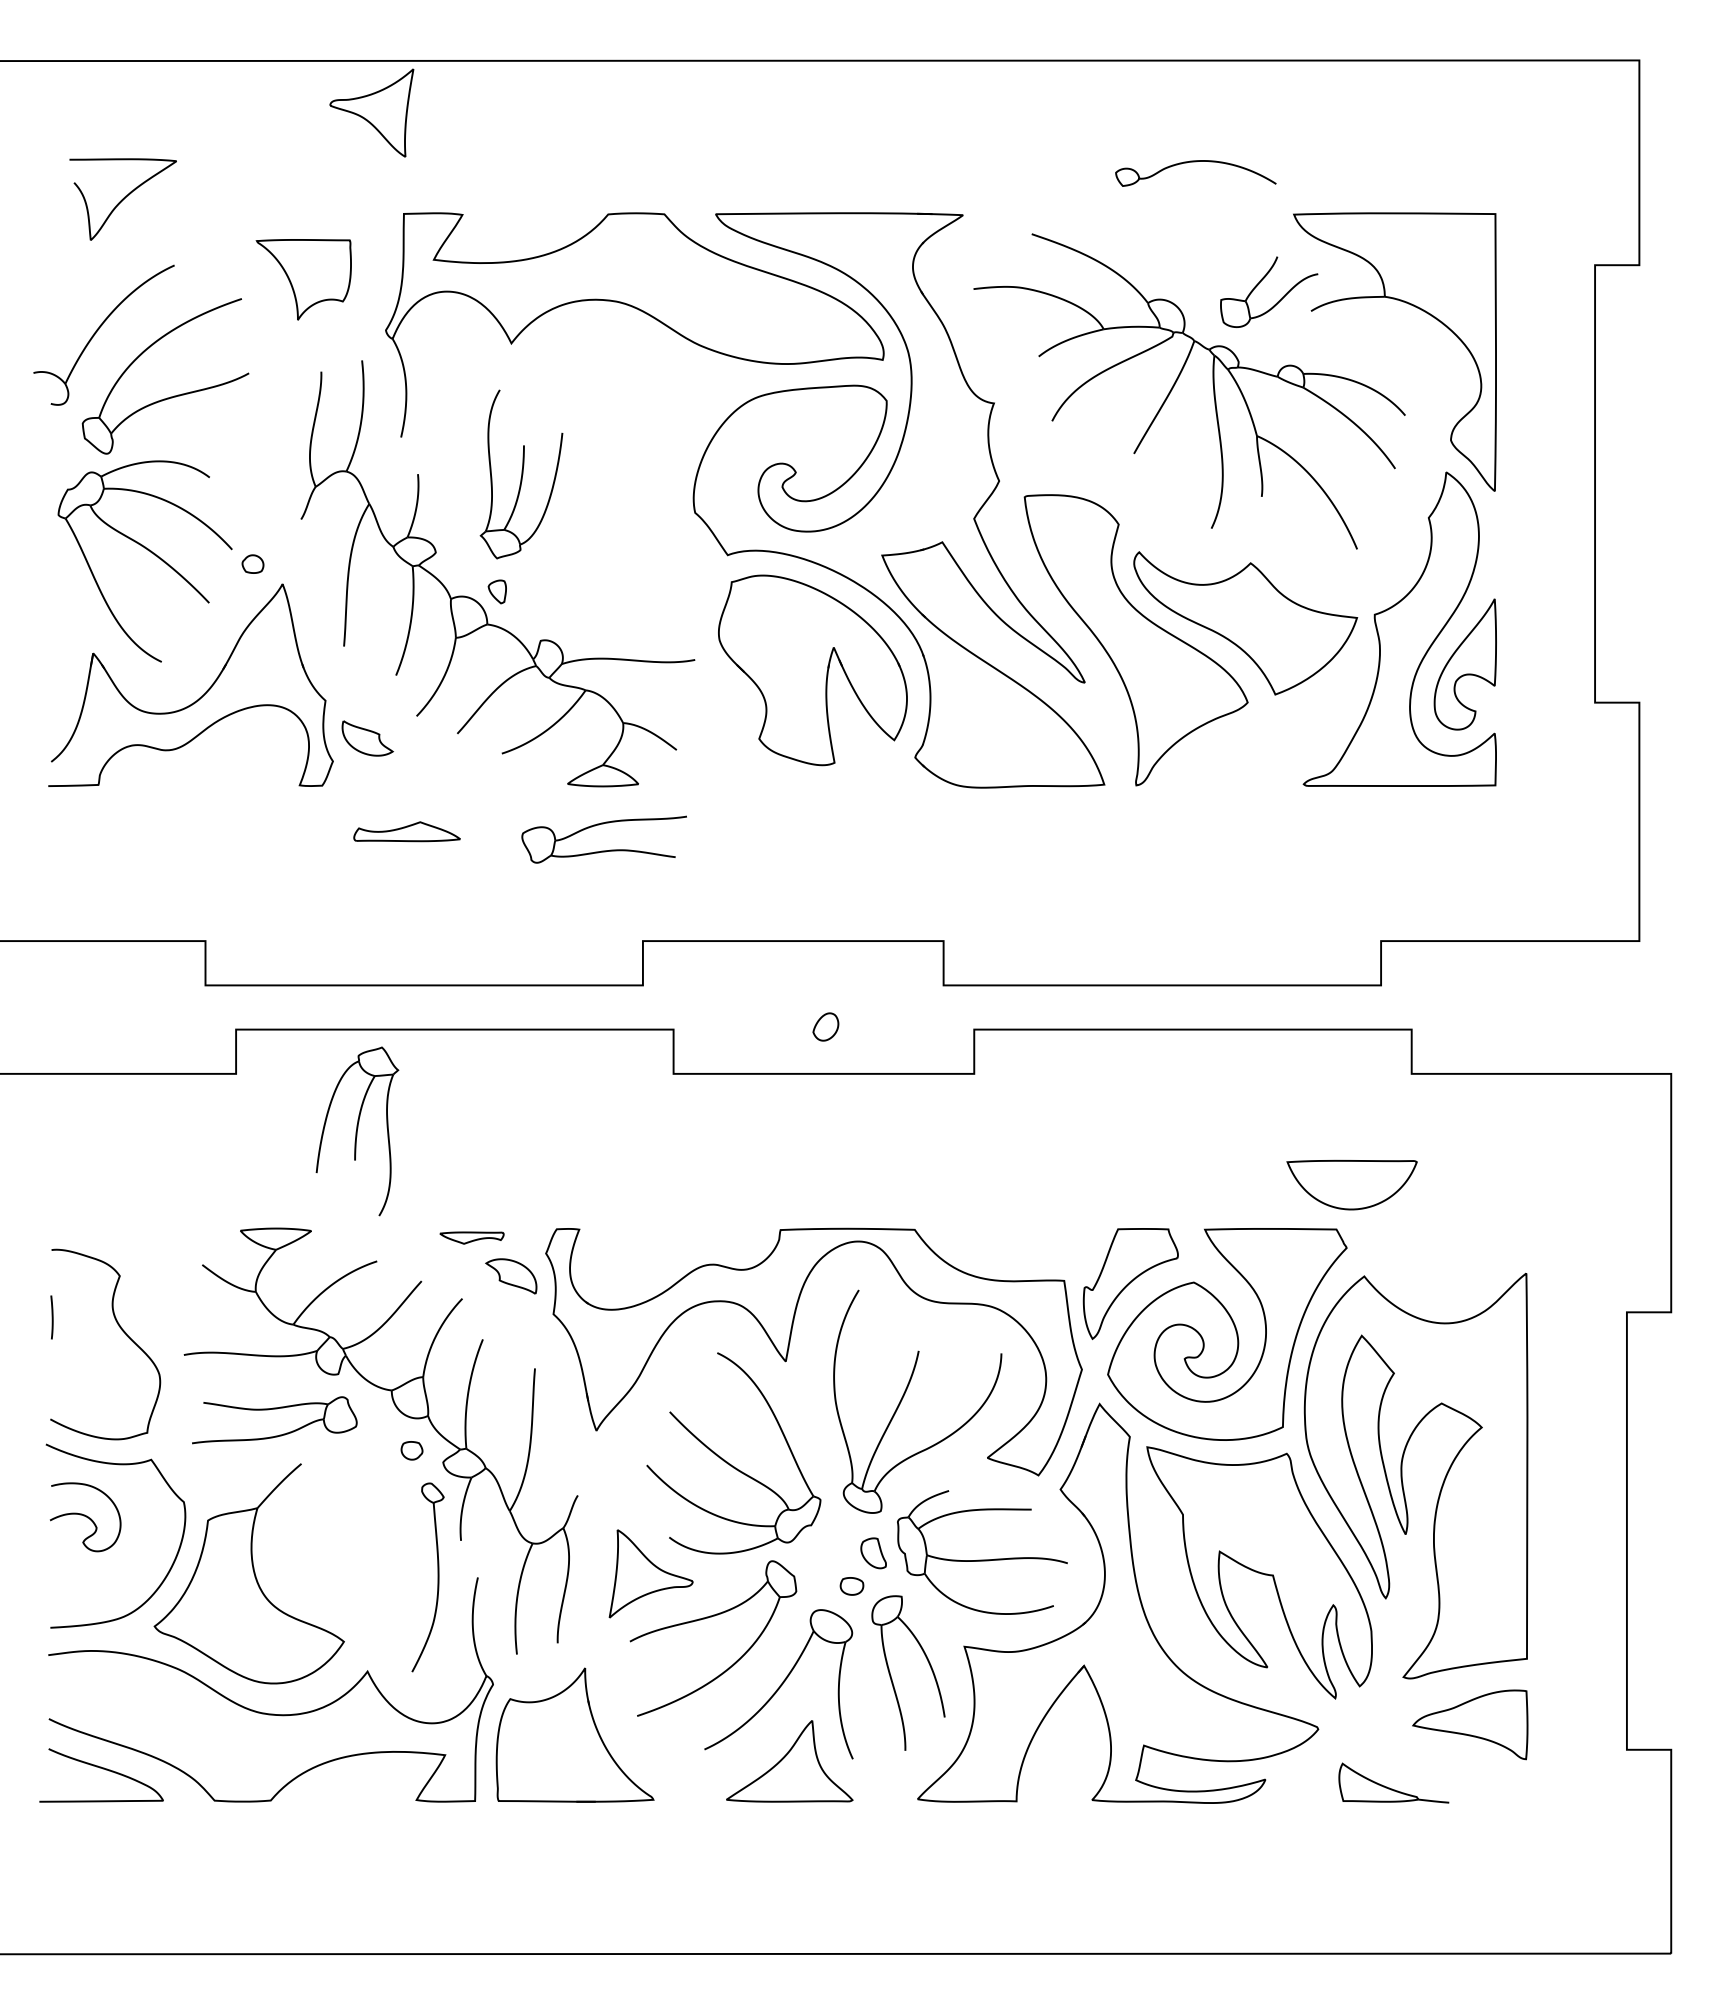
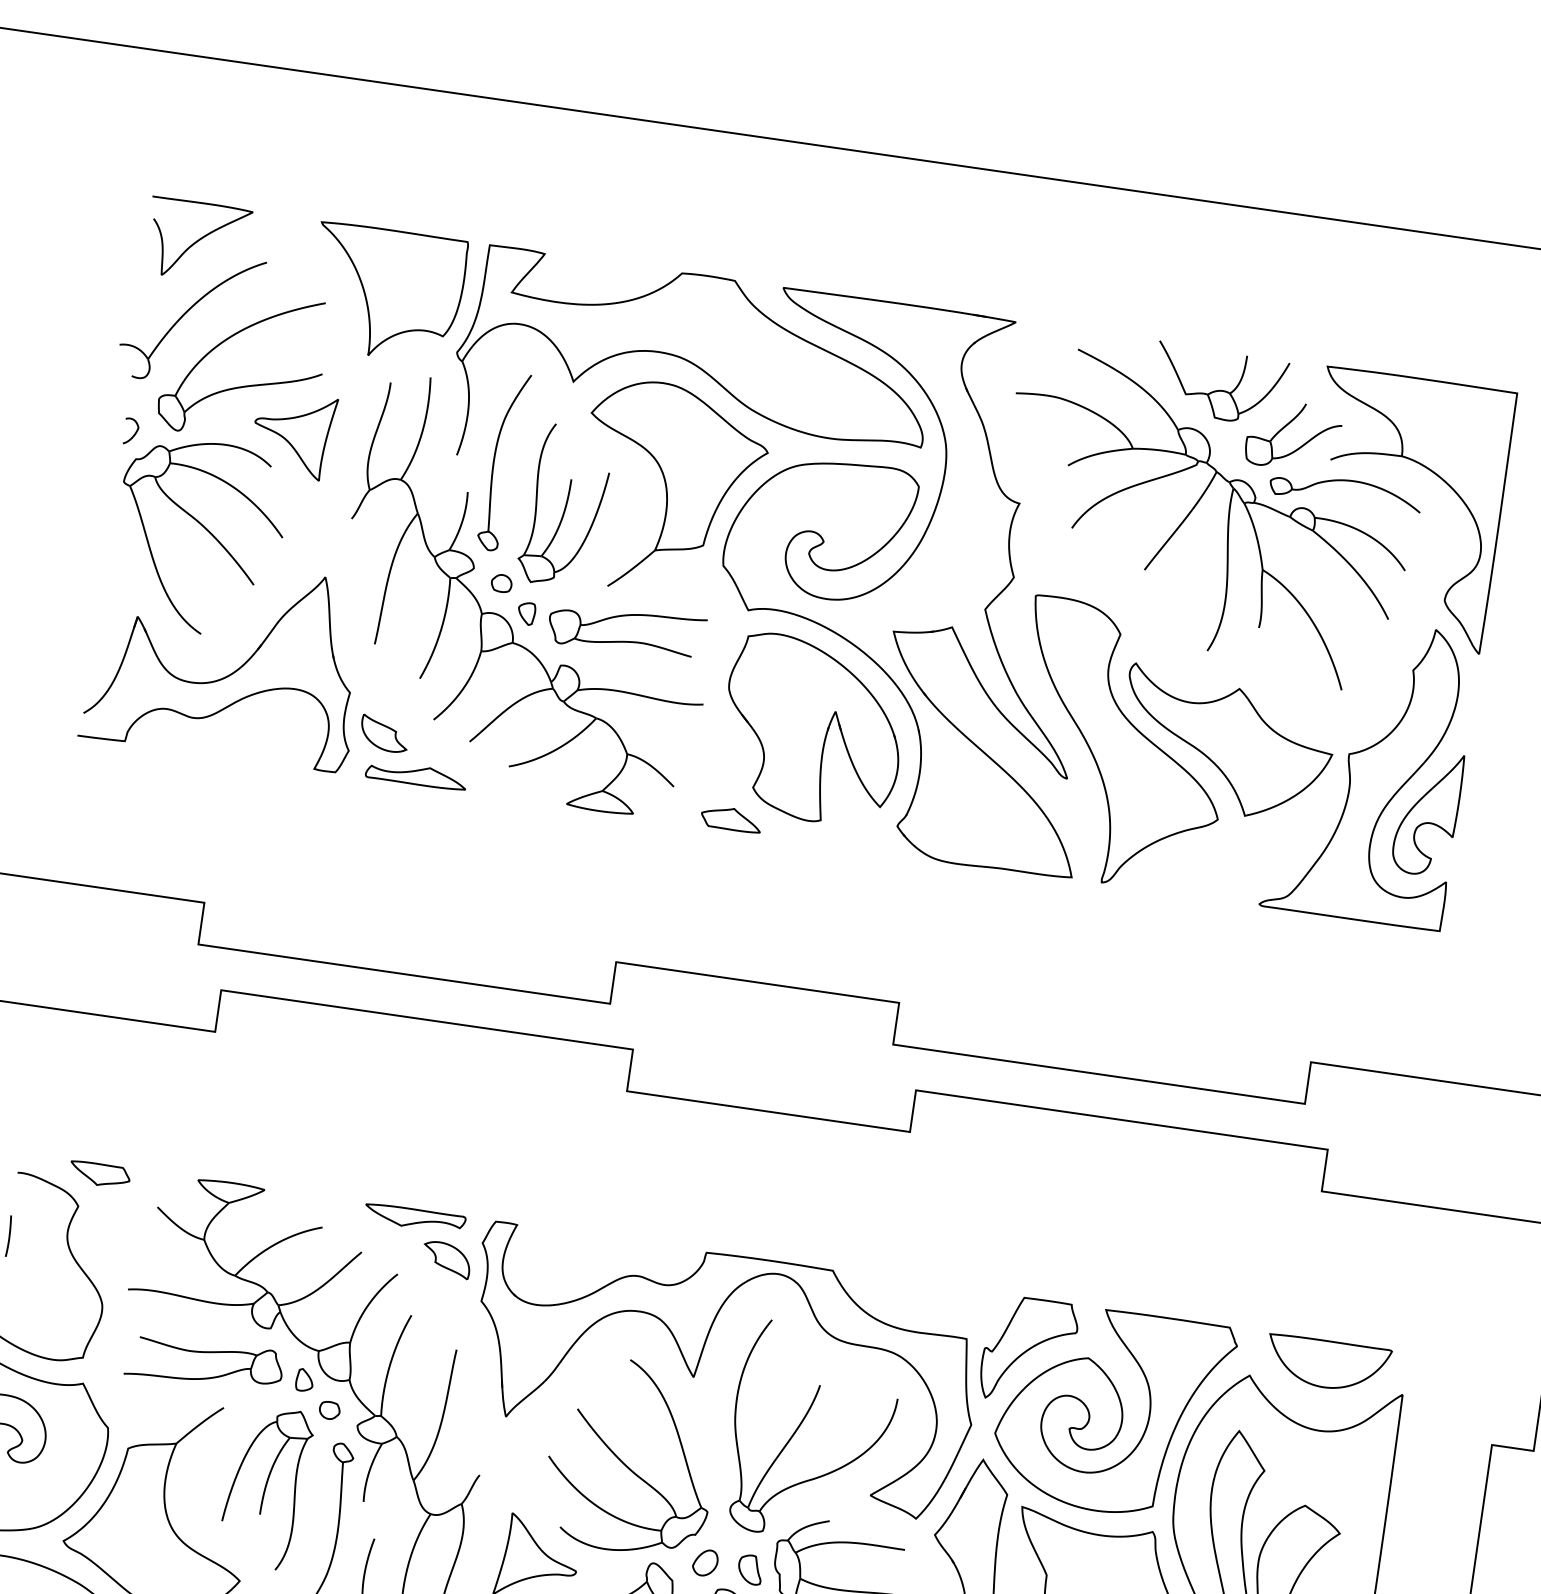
part: (371, 112) -> (293, 434), moved
part: (1195, 162) -> (1346, 481), moved
curve: (122, 199) -> (196, 241), moved
part: (1184, 249) -> (1219, 384), added
part: (303, 279) -> (386, 293), size x1.67
part: (441, 437) -> (494, 460), added
part: (629, 440) -> (671, 489), added
curve: (62, 462) -> (134, 432), added
part: (252, 563) -> (501, 582), moved
part: (741, 774) -> (731, 818), added
part: (406, 831) -> (415, 775), moved
part: (603, 850) -> (624, 640), moved
part: (825, 1026) -> (705, 1562), moved
part: (357, 1131) -> (266, 1487), moved
part: (1351, 1184) -> (1327, 1363), moved
part: (471, 1237) -> (414, 1217), size x1.67
part: (137, 1239) -> (99, 1174), added
part: (381, 1422) -> (304, 1379), added

